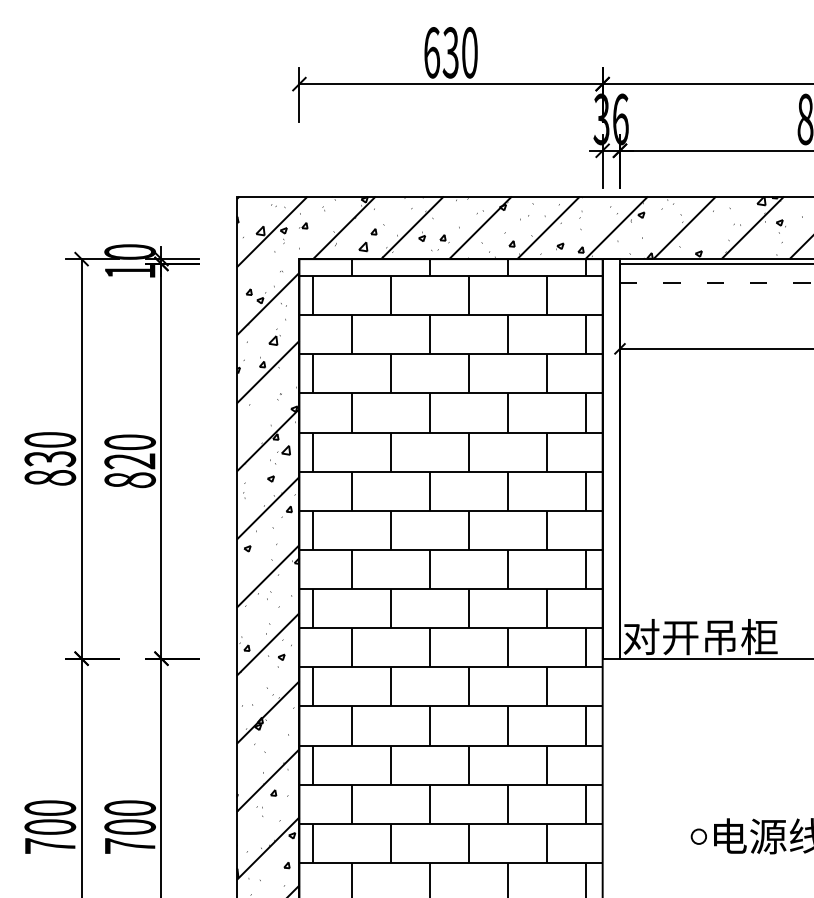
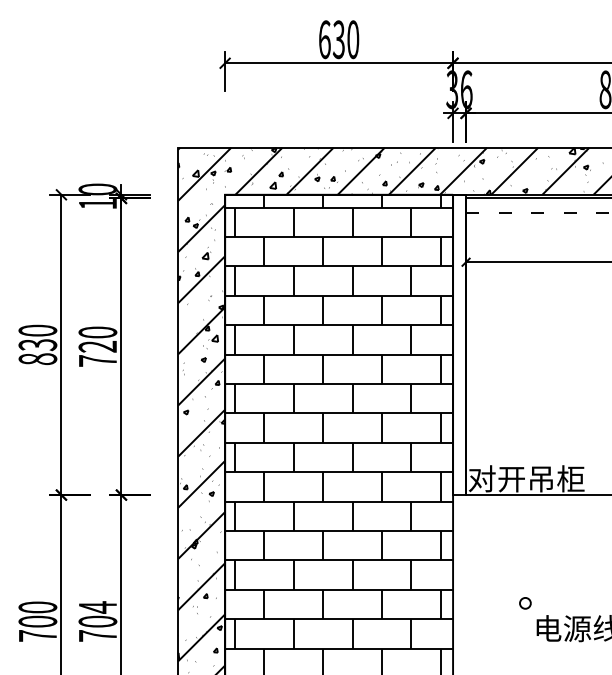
text: (129, 480) -> (97, 361), 820 -> 720
text: (129, 807) -> (97, 606), 700 -> 704
circle: (698, 836) -> (525, 603), moved

